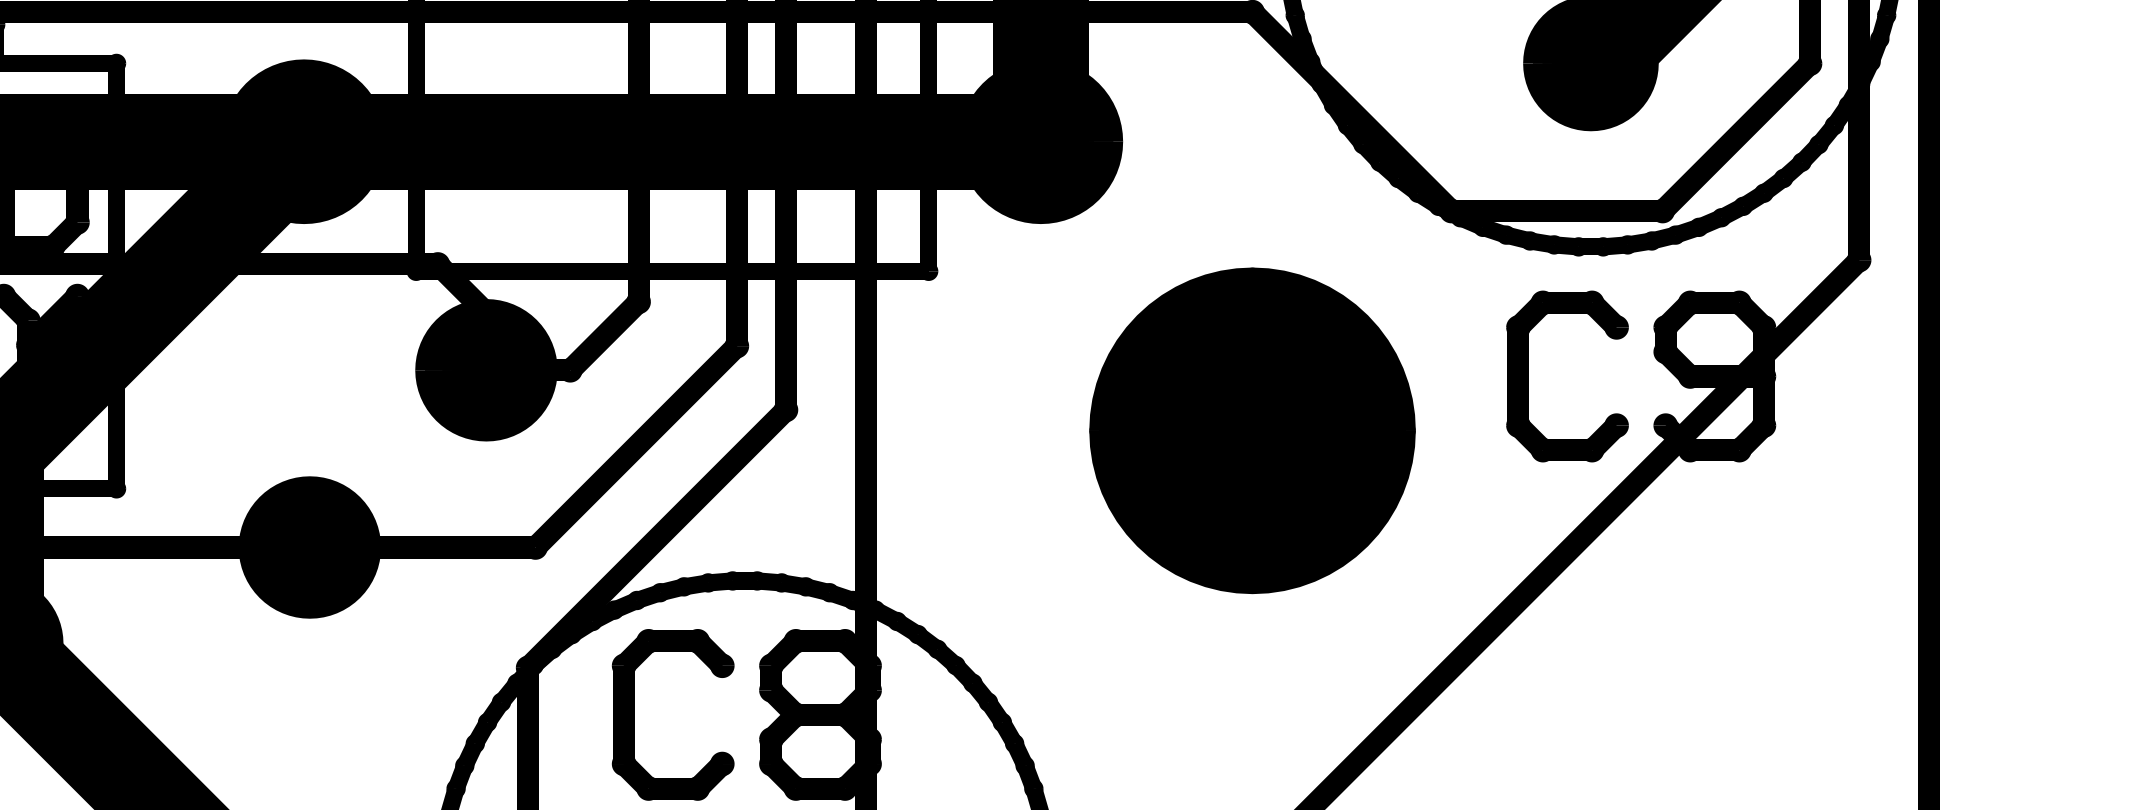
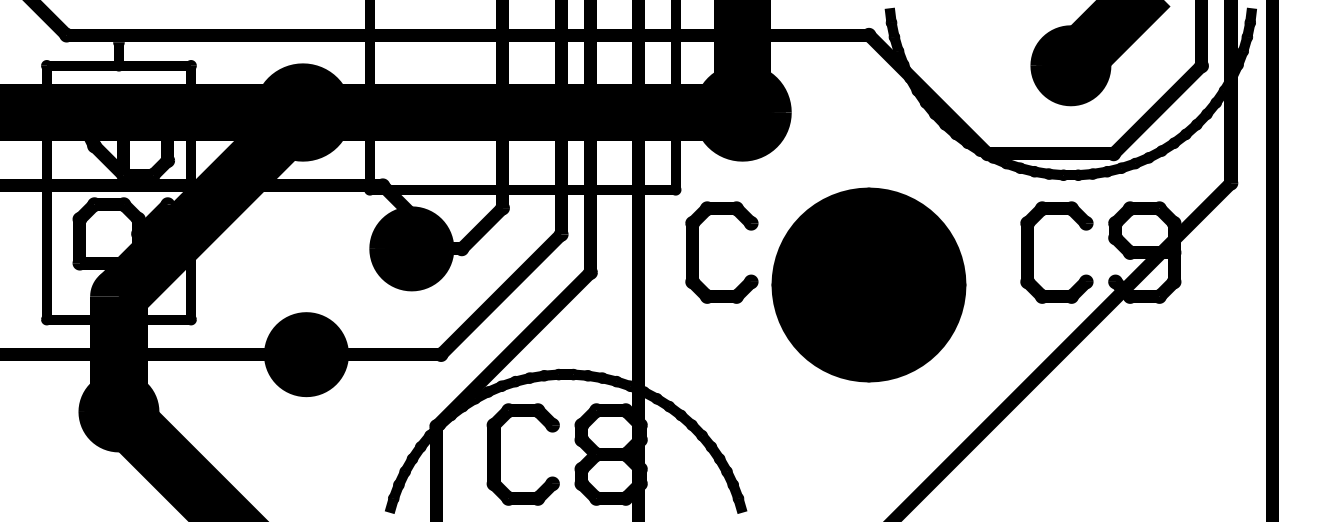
part: (966, 376) -> (698, 252), added

